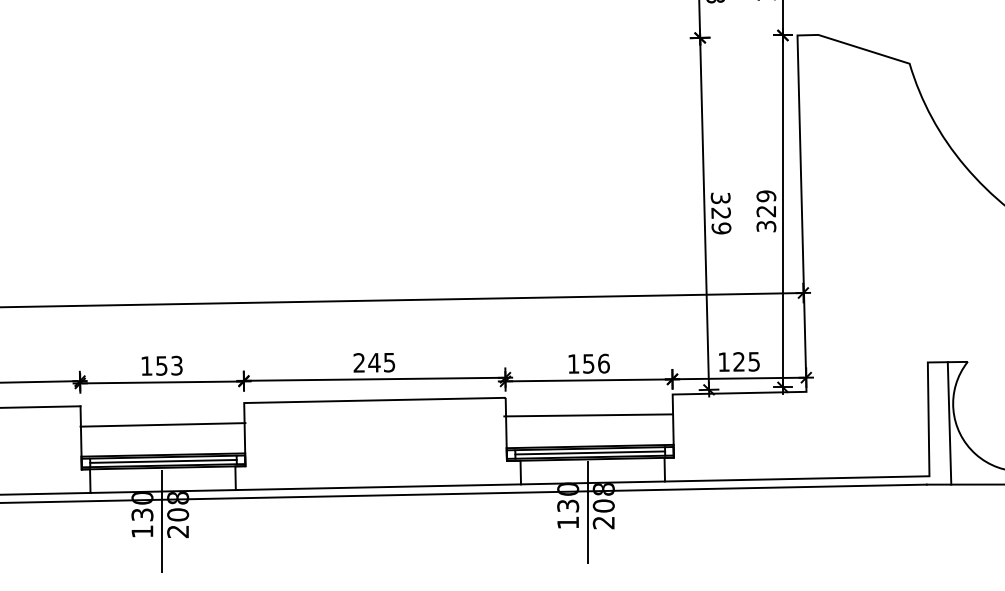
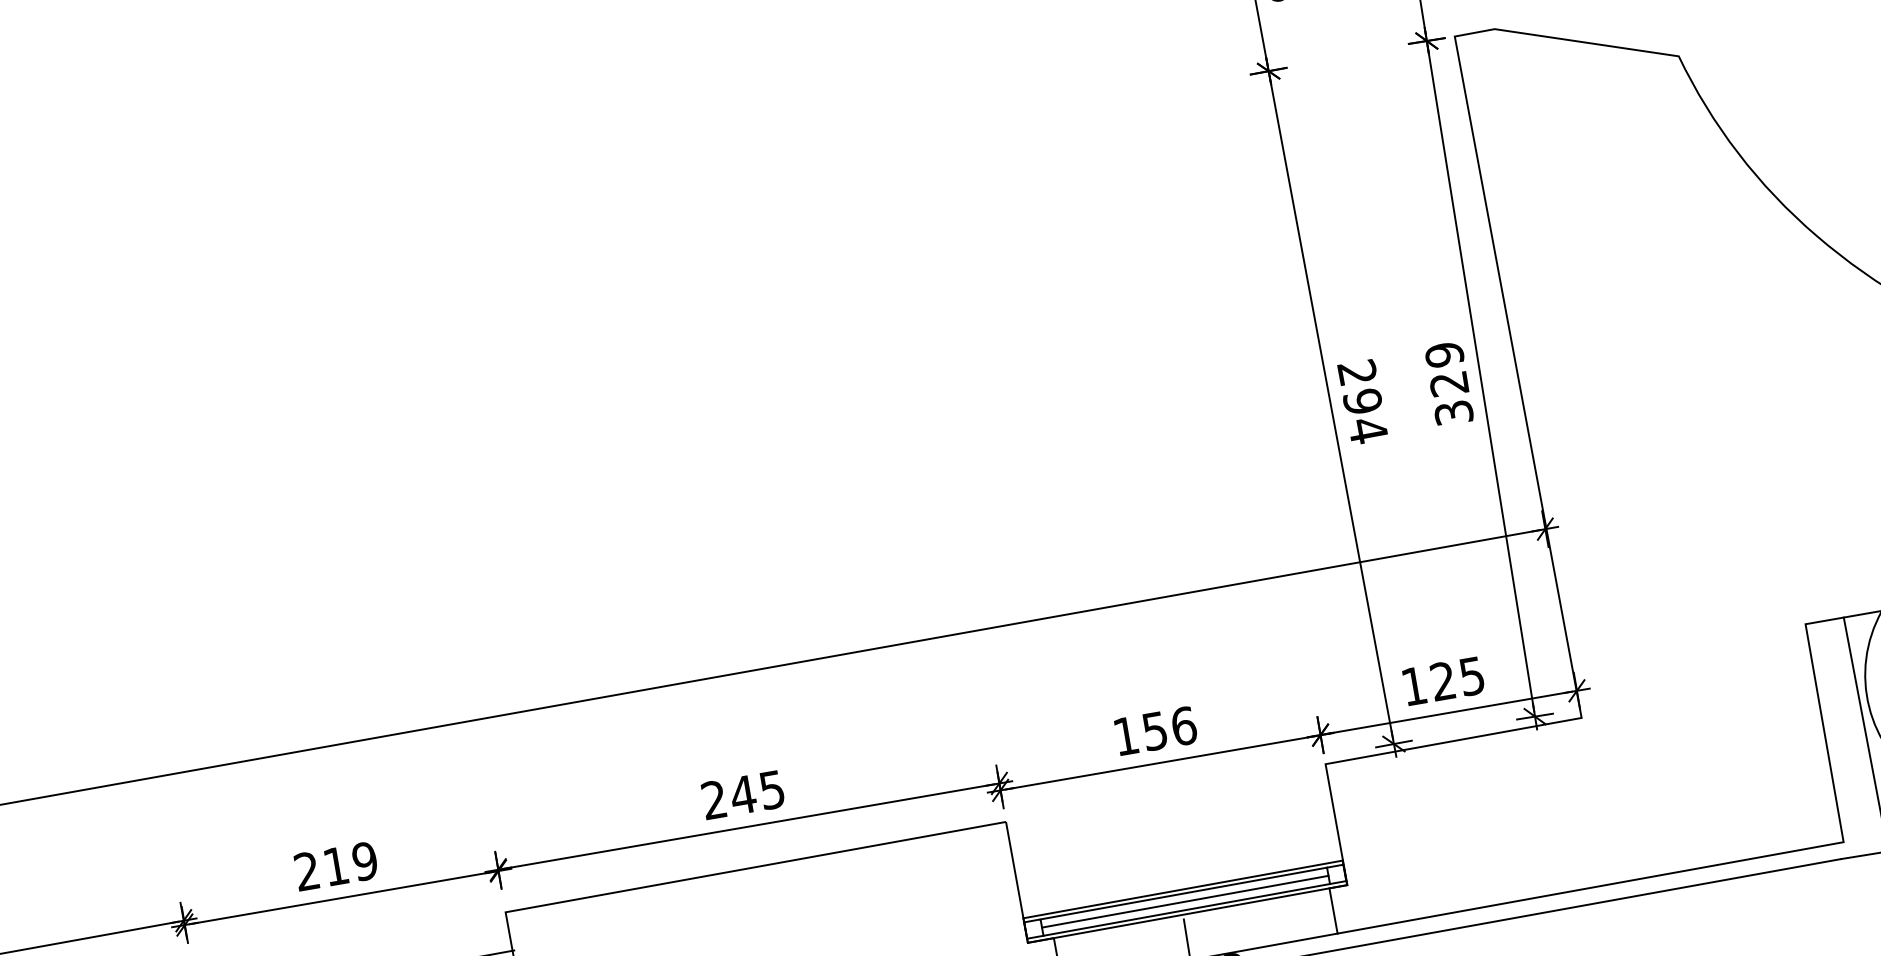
text: (720, 213) -> (1361, 402), 329 -> 294
text: (161, 365) -> (335, 865), 153 -> 219
line: (588, 415) -> (1170, 830), removed

